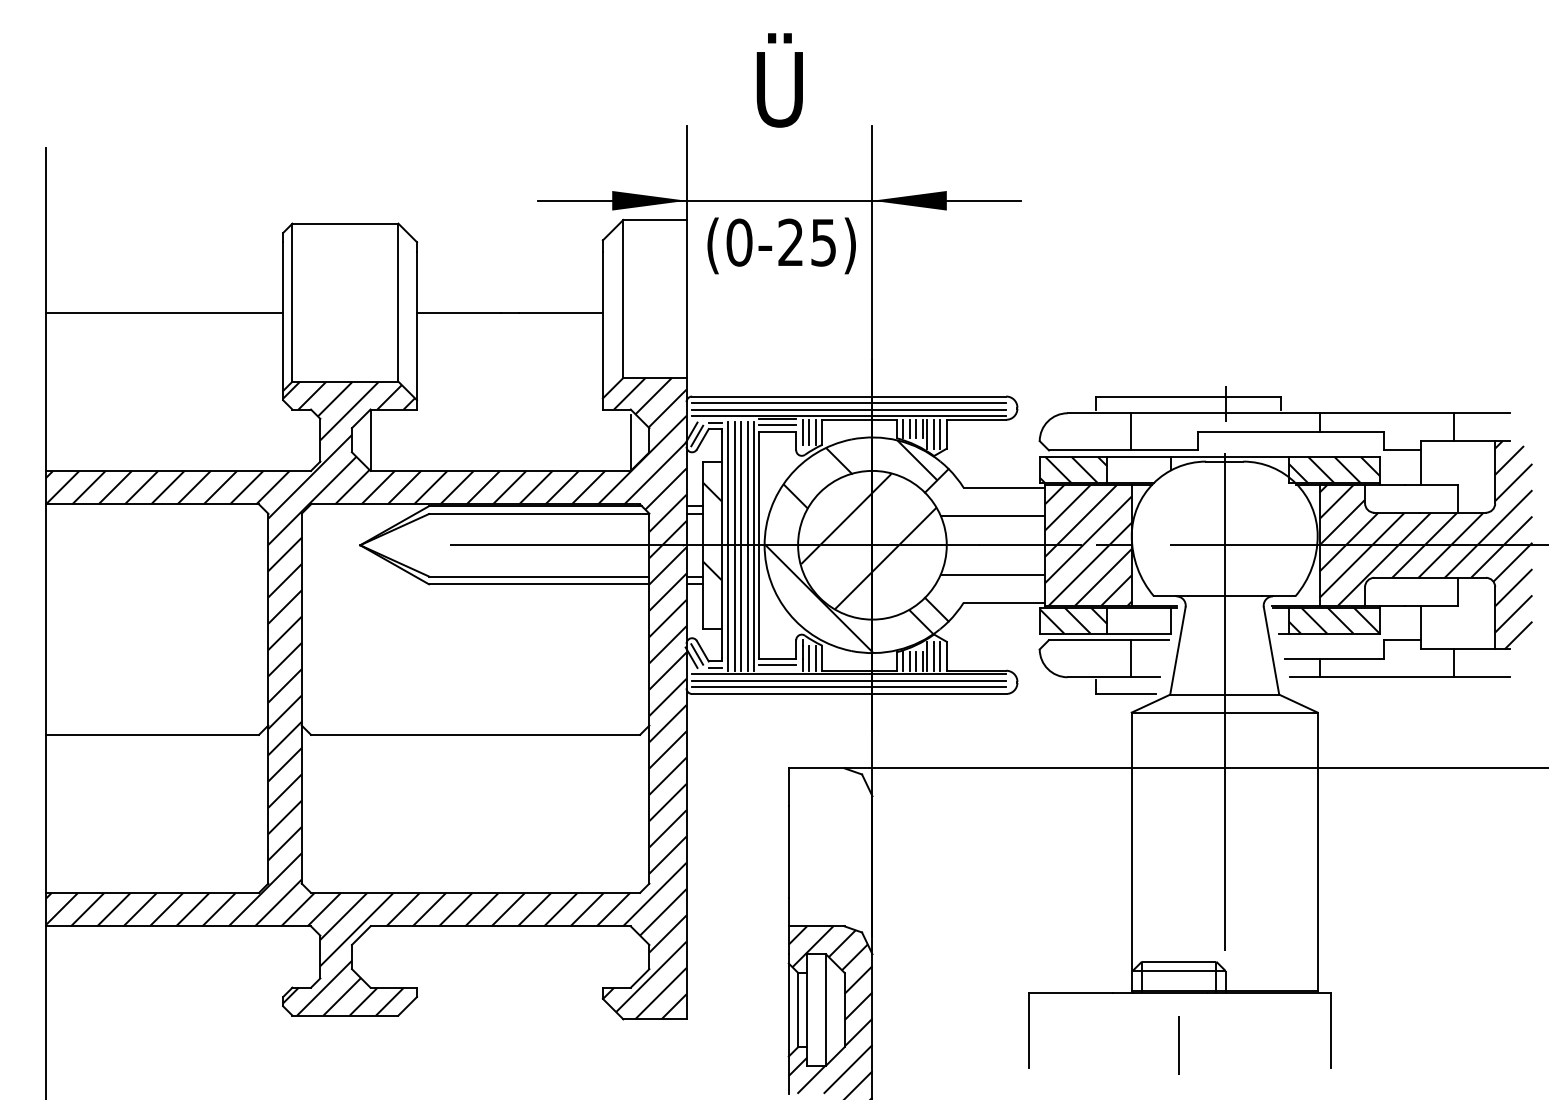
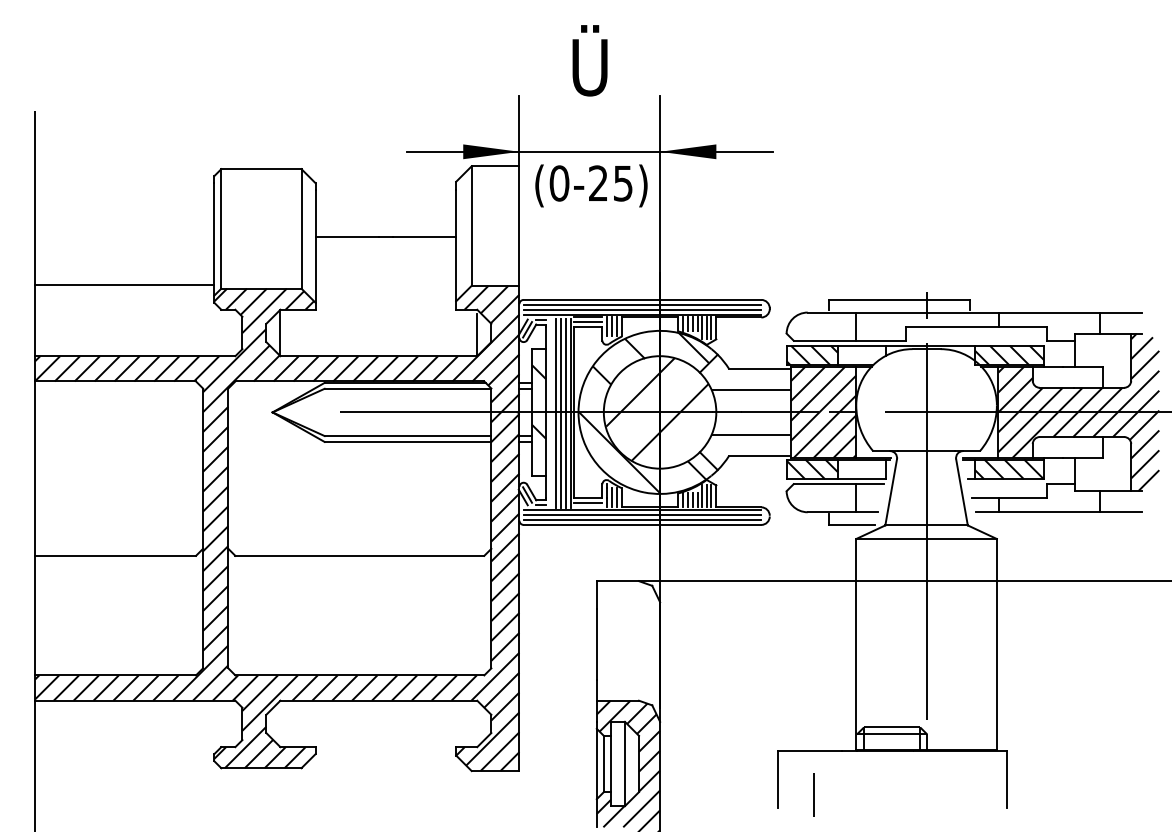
line: (164, 312) -> (124, 284), moved
line: (728, 546) -> (551, 413), removed
line: (1178, 1045) -> (813, 794), moved

